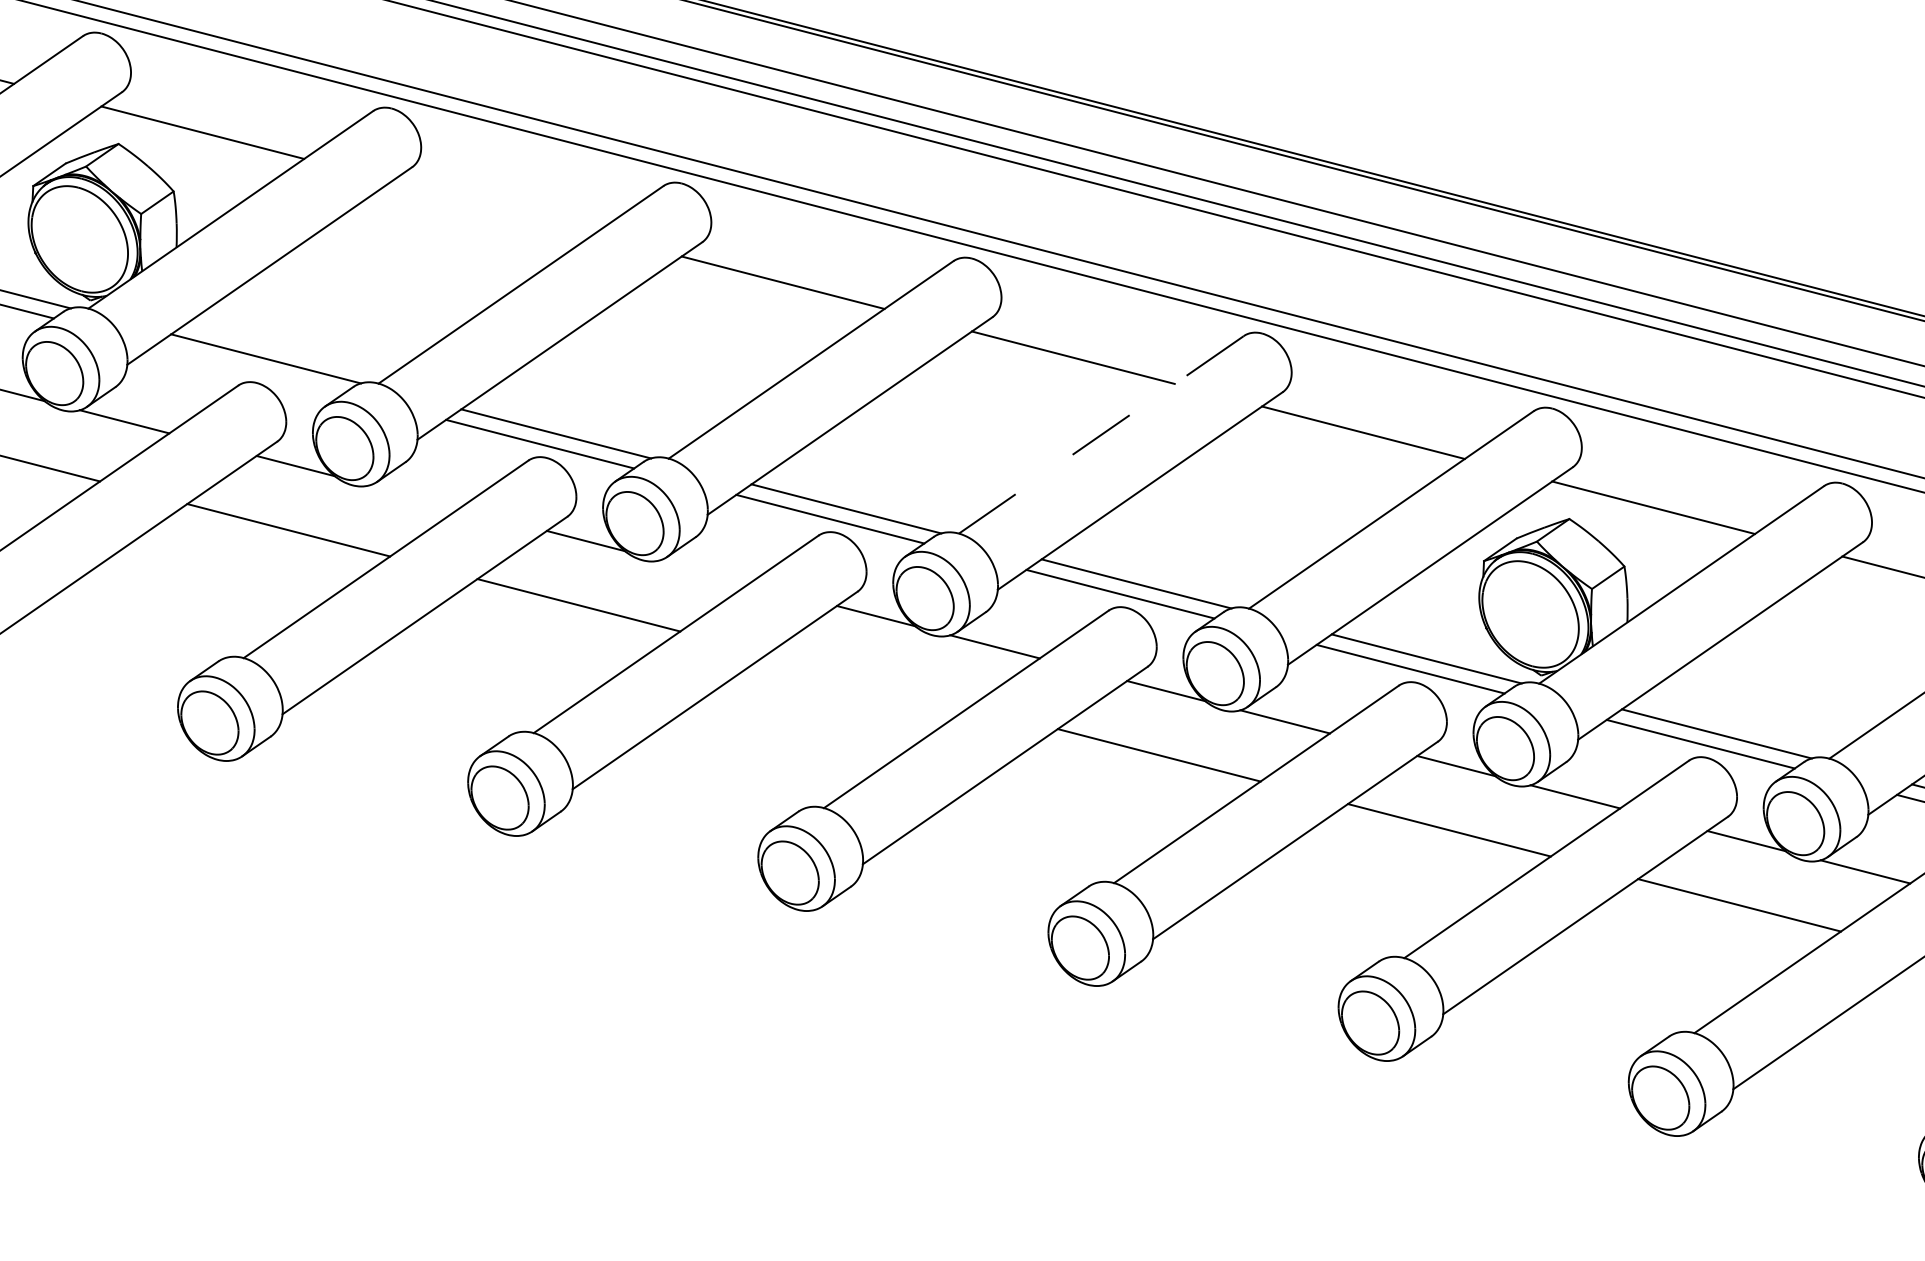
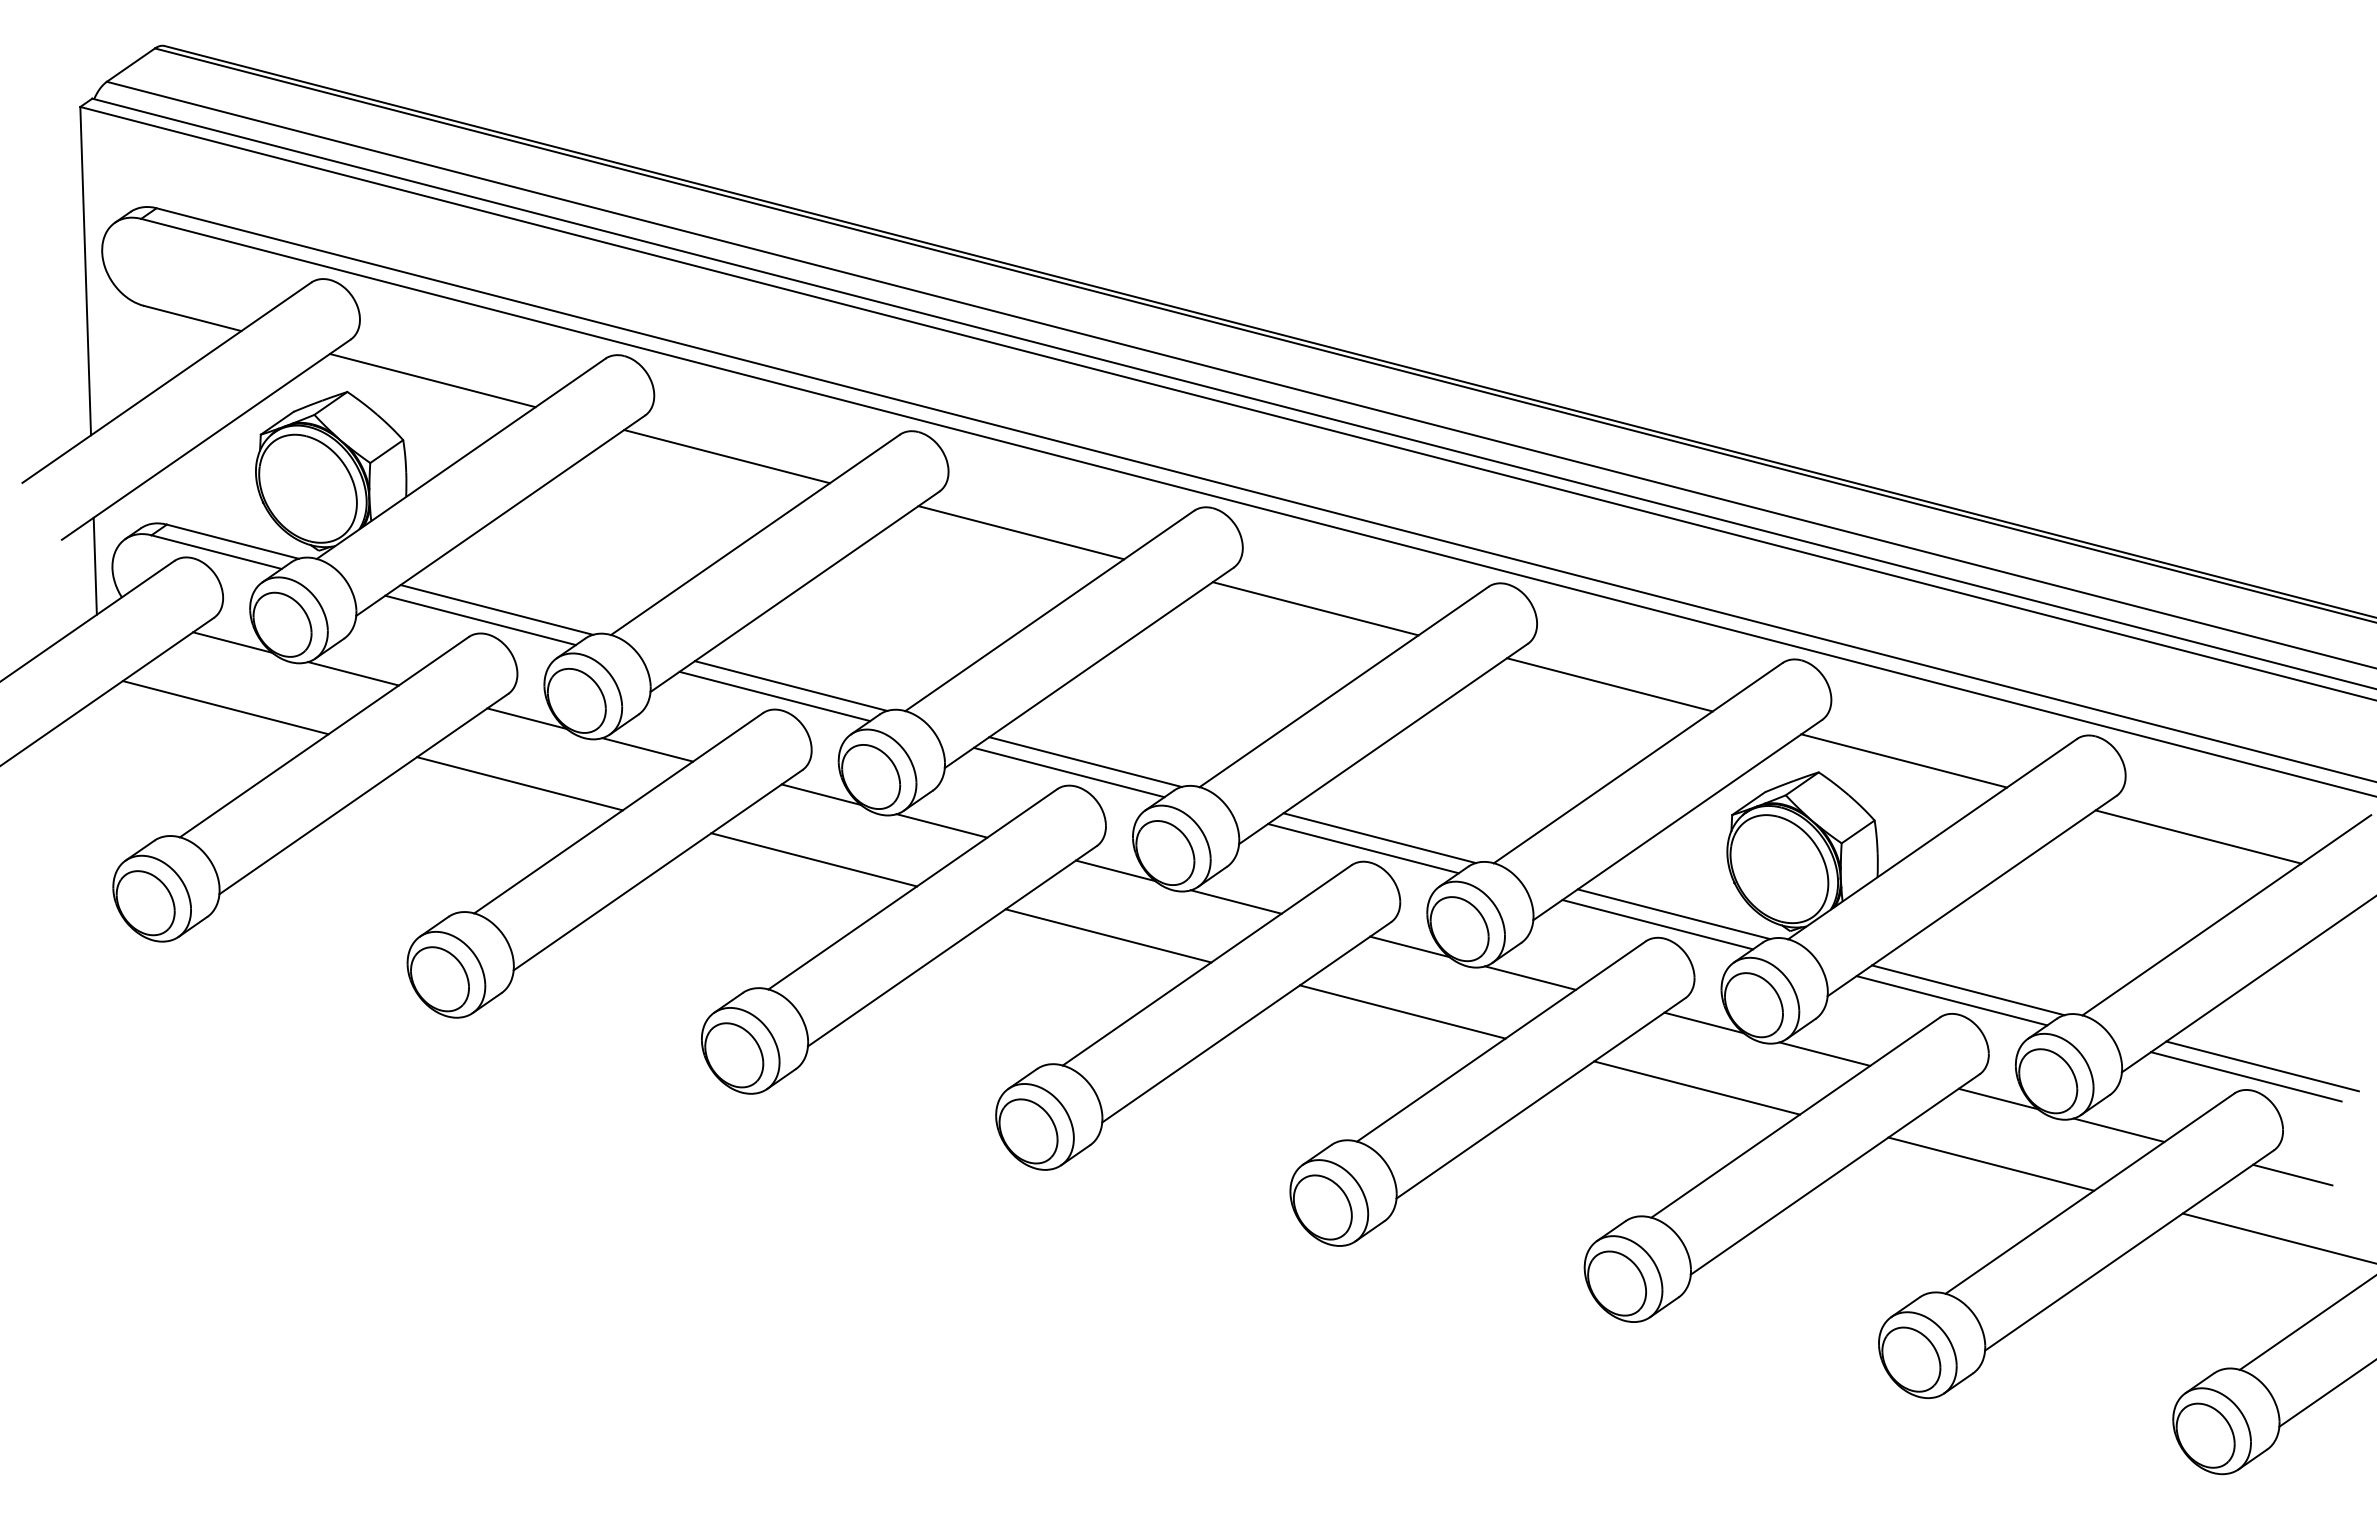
line: (492, 207) -> (726, 456), added
line: (249, 369) -> (480, 620), added
line: (1100, 435) -> (1343, 687), dashed -> solid
line: (414, 496) -> (647, 749), added
line: (704, 571) -> (941, 825), added
line: (869, 679) -> (1108, 935), added

